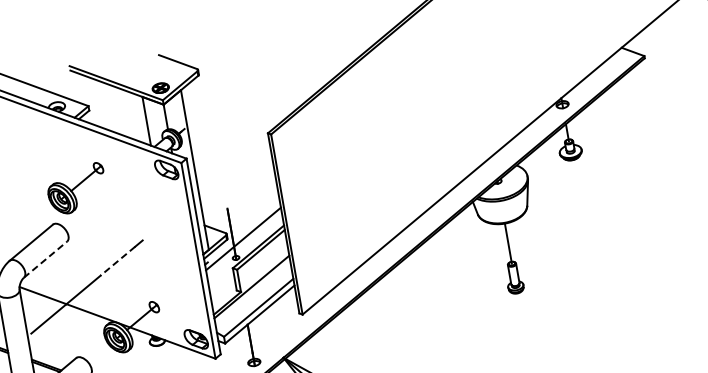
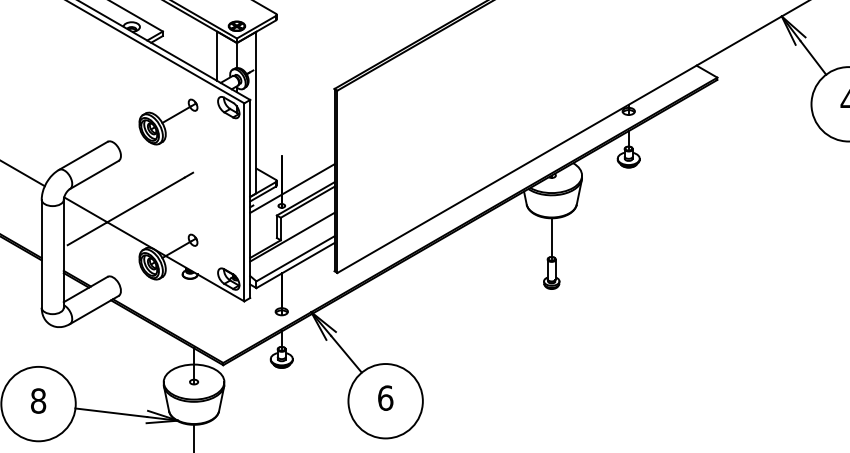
part: (77, 188) -> (168, 121), moved
line: (45, 259) -> (94, 174), dashed -> solid
line: (118, 260) -> (165, 188), dashed -> solid

